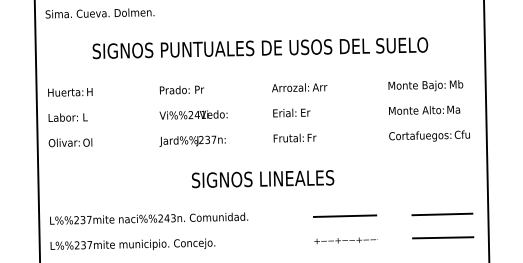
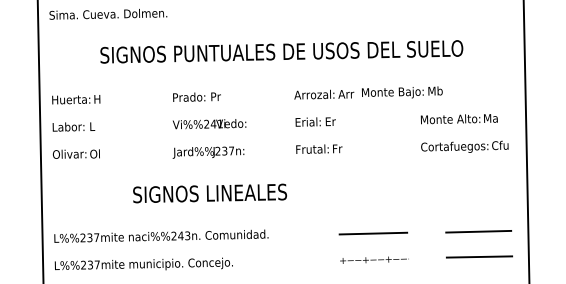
text: (425, 85) -> (401, 92), moved
text: (263, 179) -> (210, 193), moved

